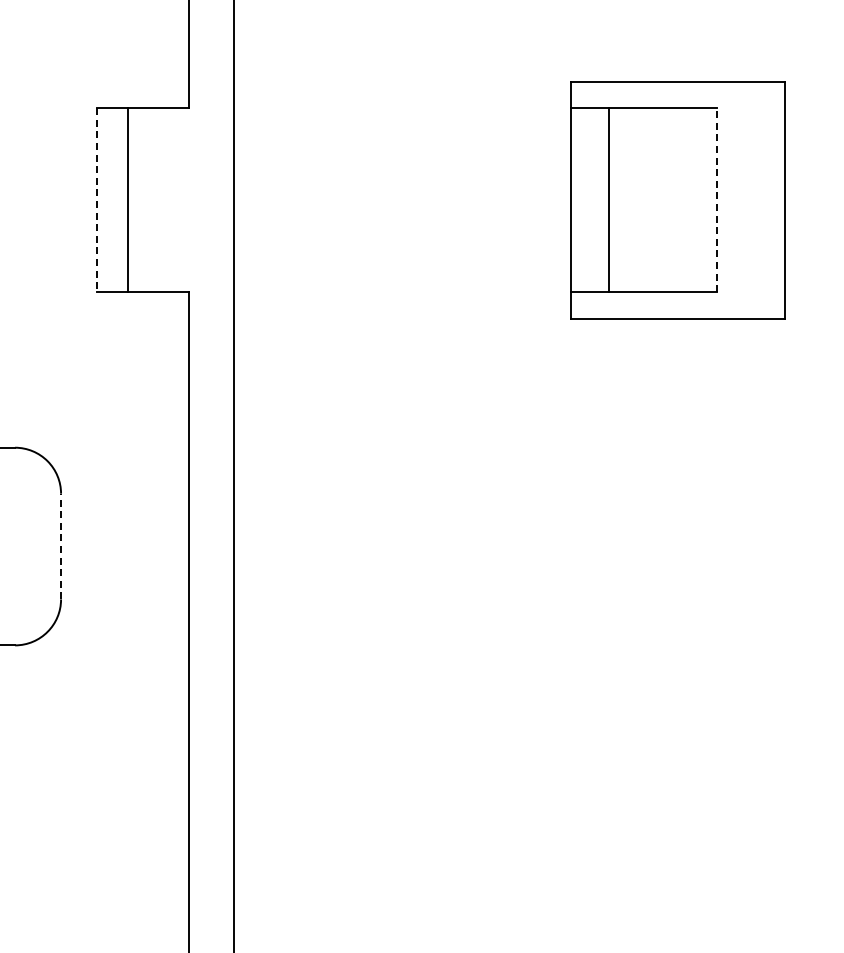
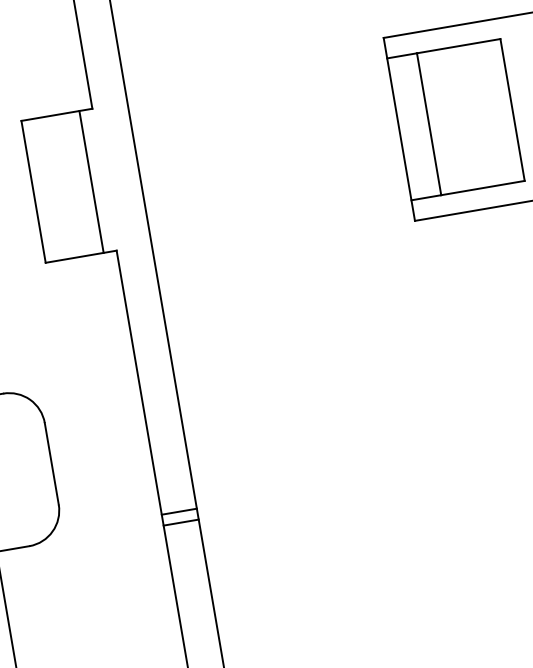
line: (96, 200) -> (33, 192), dashed -> solid
line: (127, 200) -> (91, 182), moved
line: (717, 200) -> (512, 110), dashed -> solid
line: (61, 546) -> (52, 463), dashed -> solid
line: (211, 634) -> (179, 511), added
line: (211, 648) -> (181, 522), added

